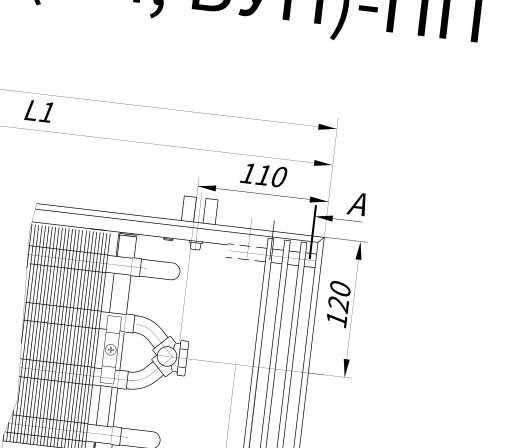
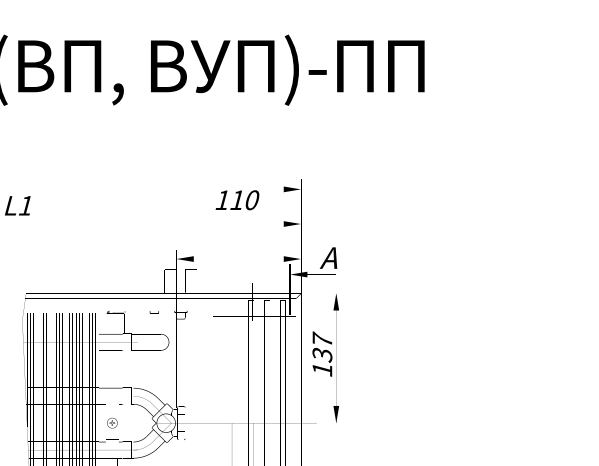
text: (263, 175) -> (237, 200), moved
text: (339, 296) -> (322, 347), 120 -> 137

